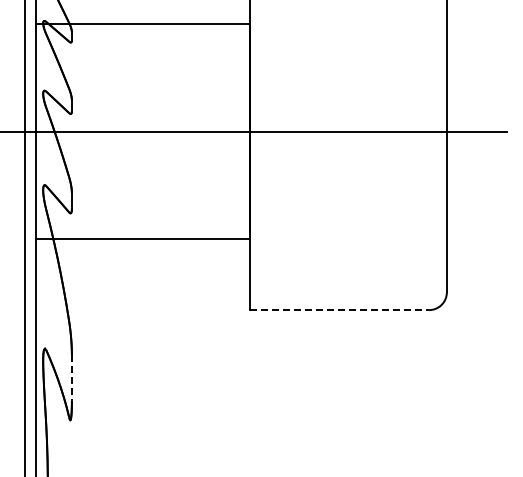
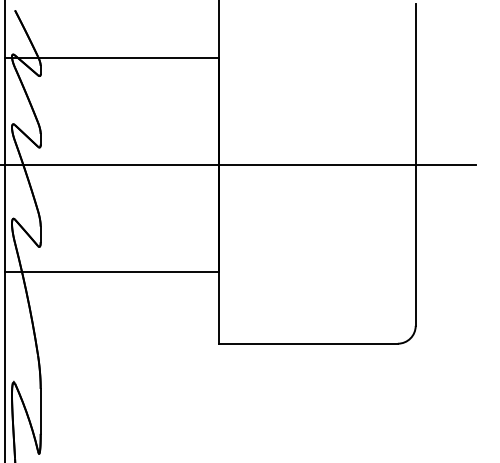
line: (340, 310) -> (309, 344), dashed -> solid
line: (71, 377) -> (40, 411), dashed -> solid

